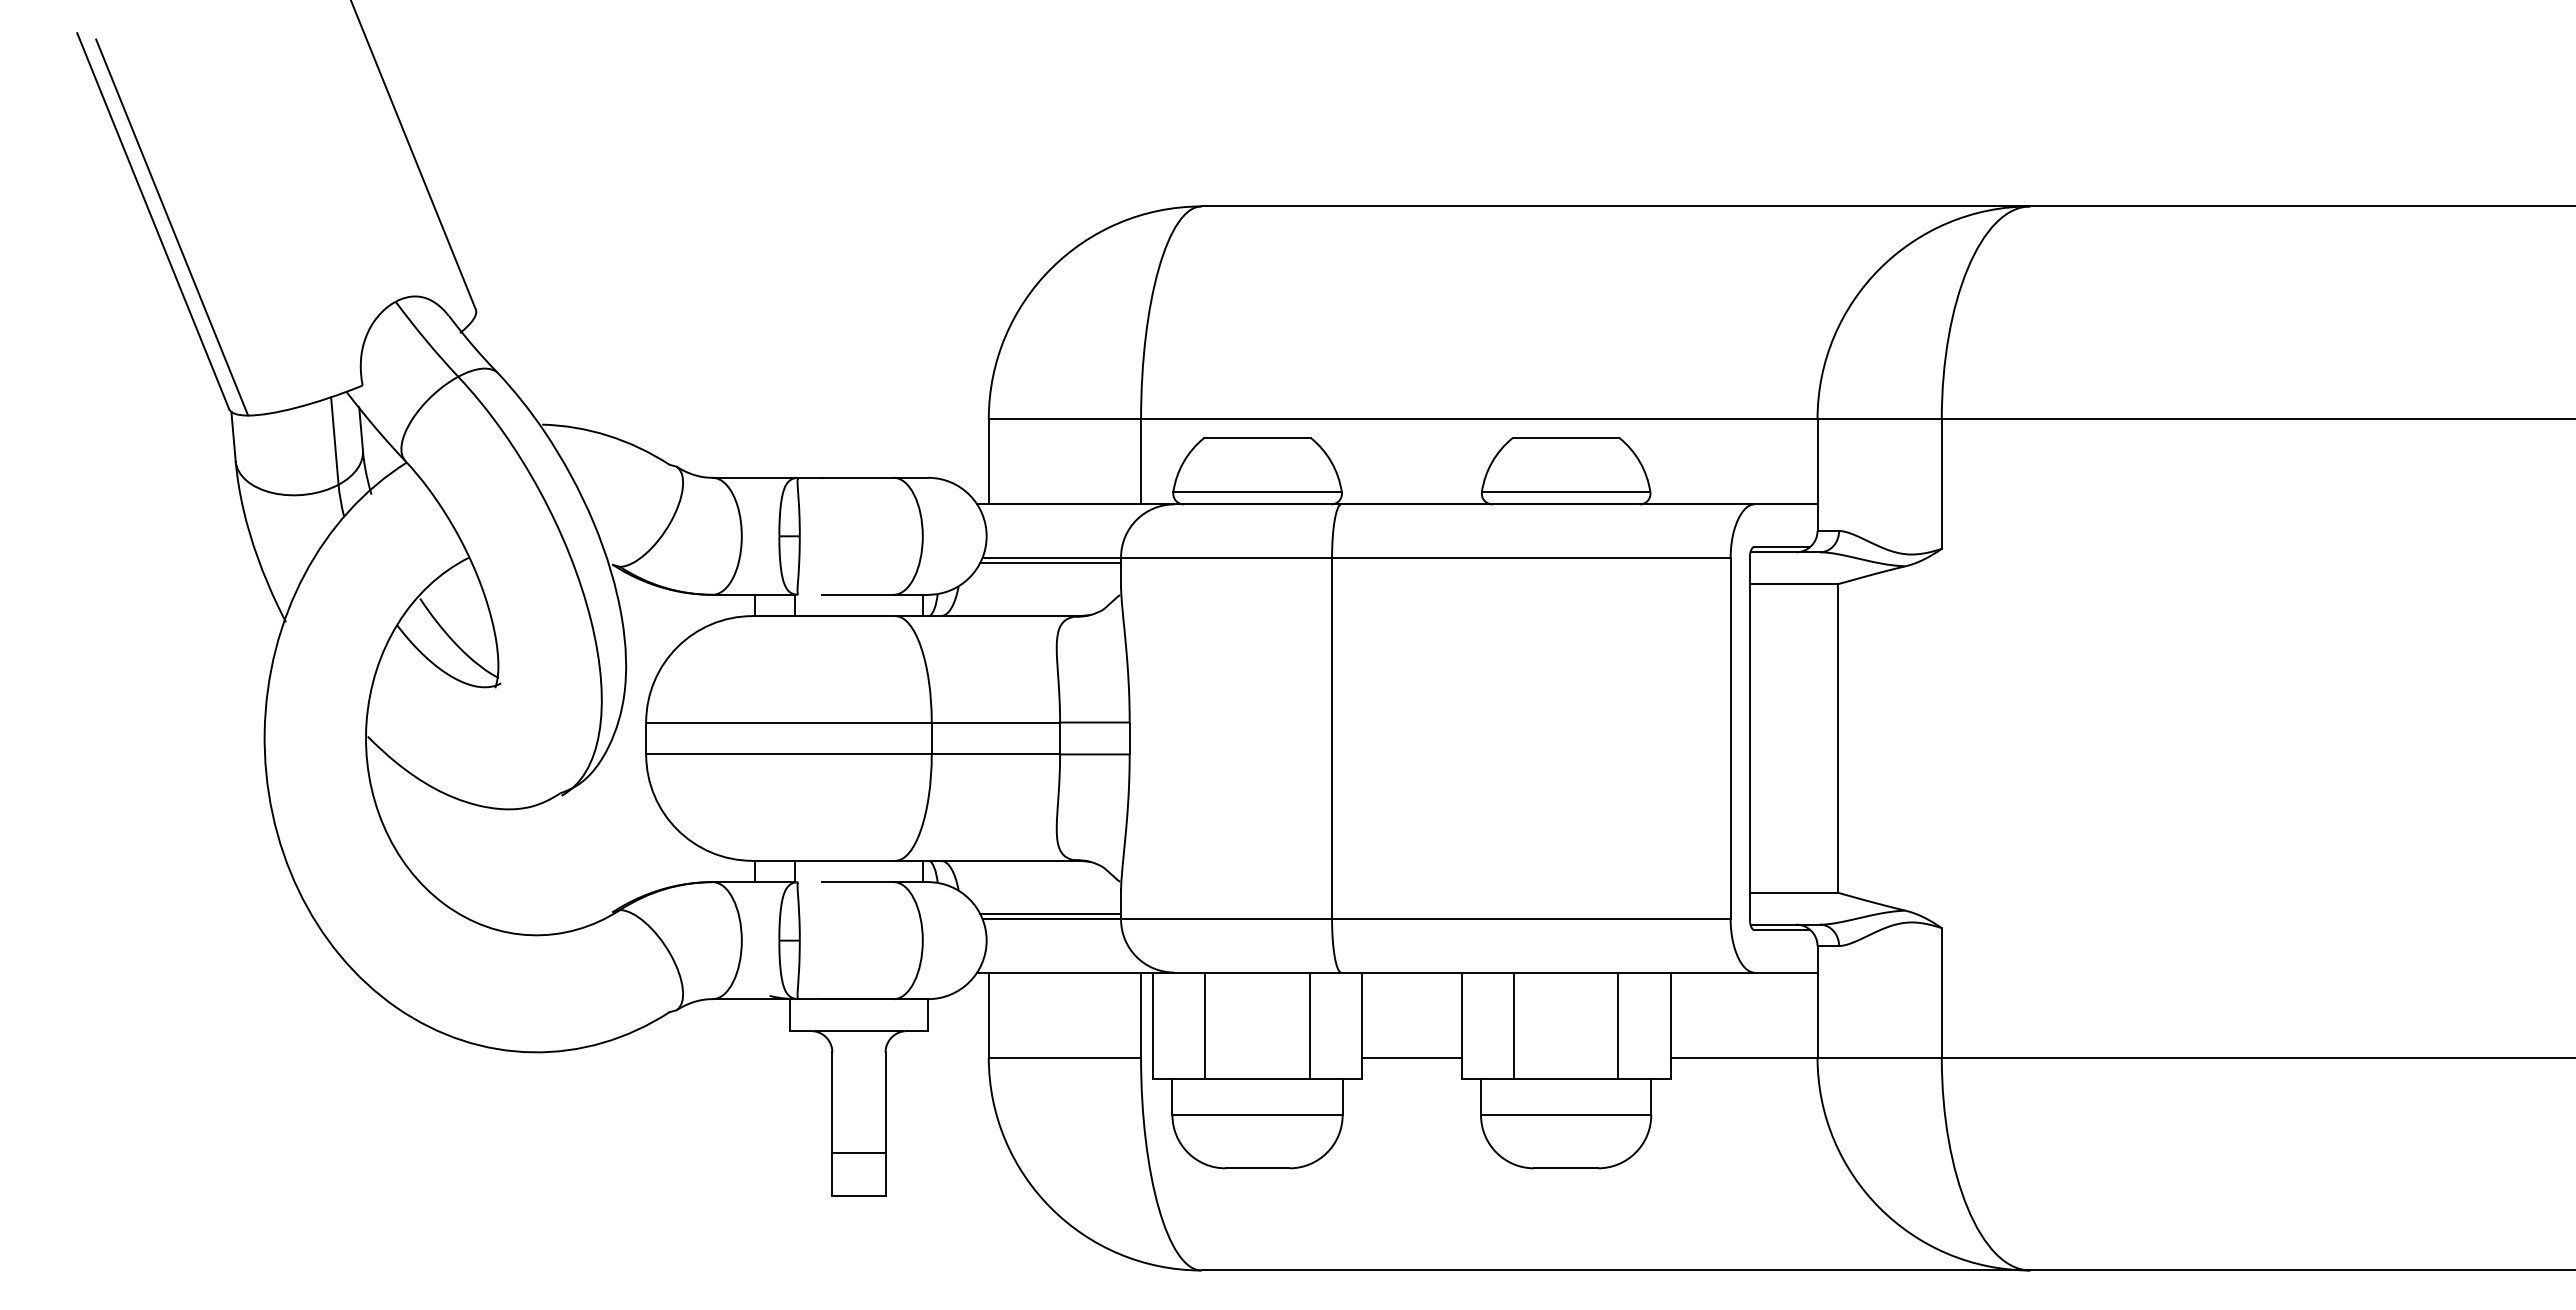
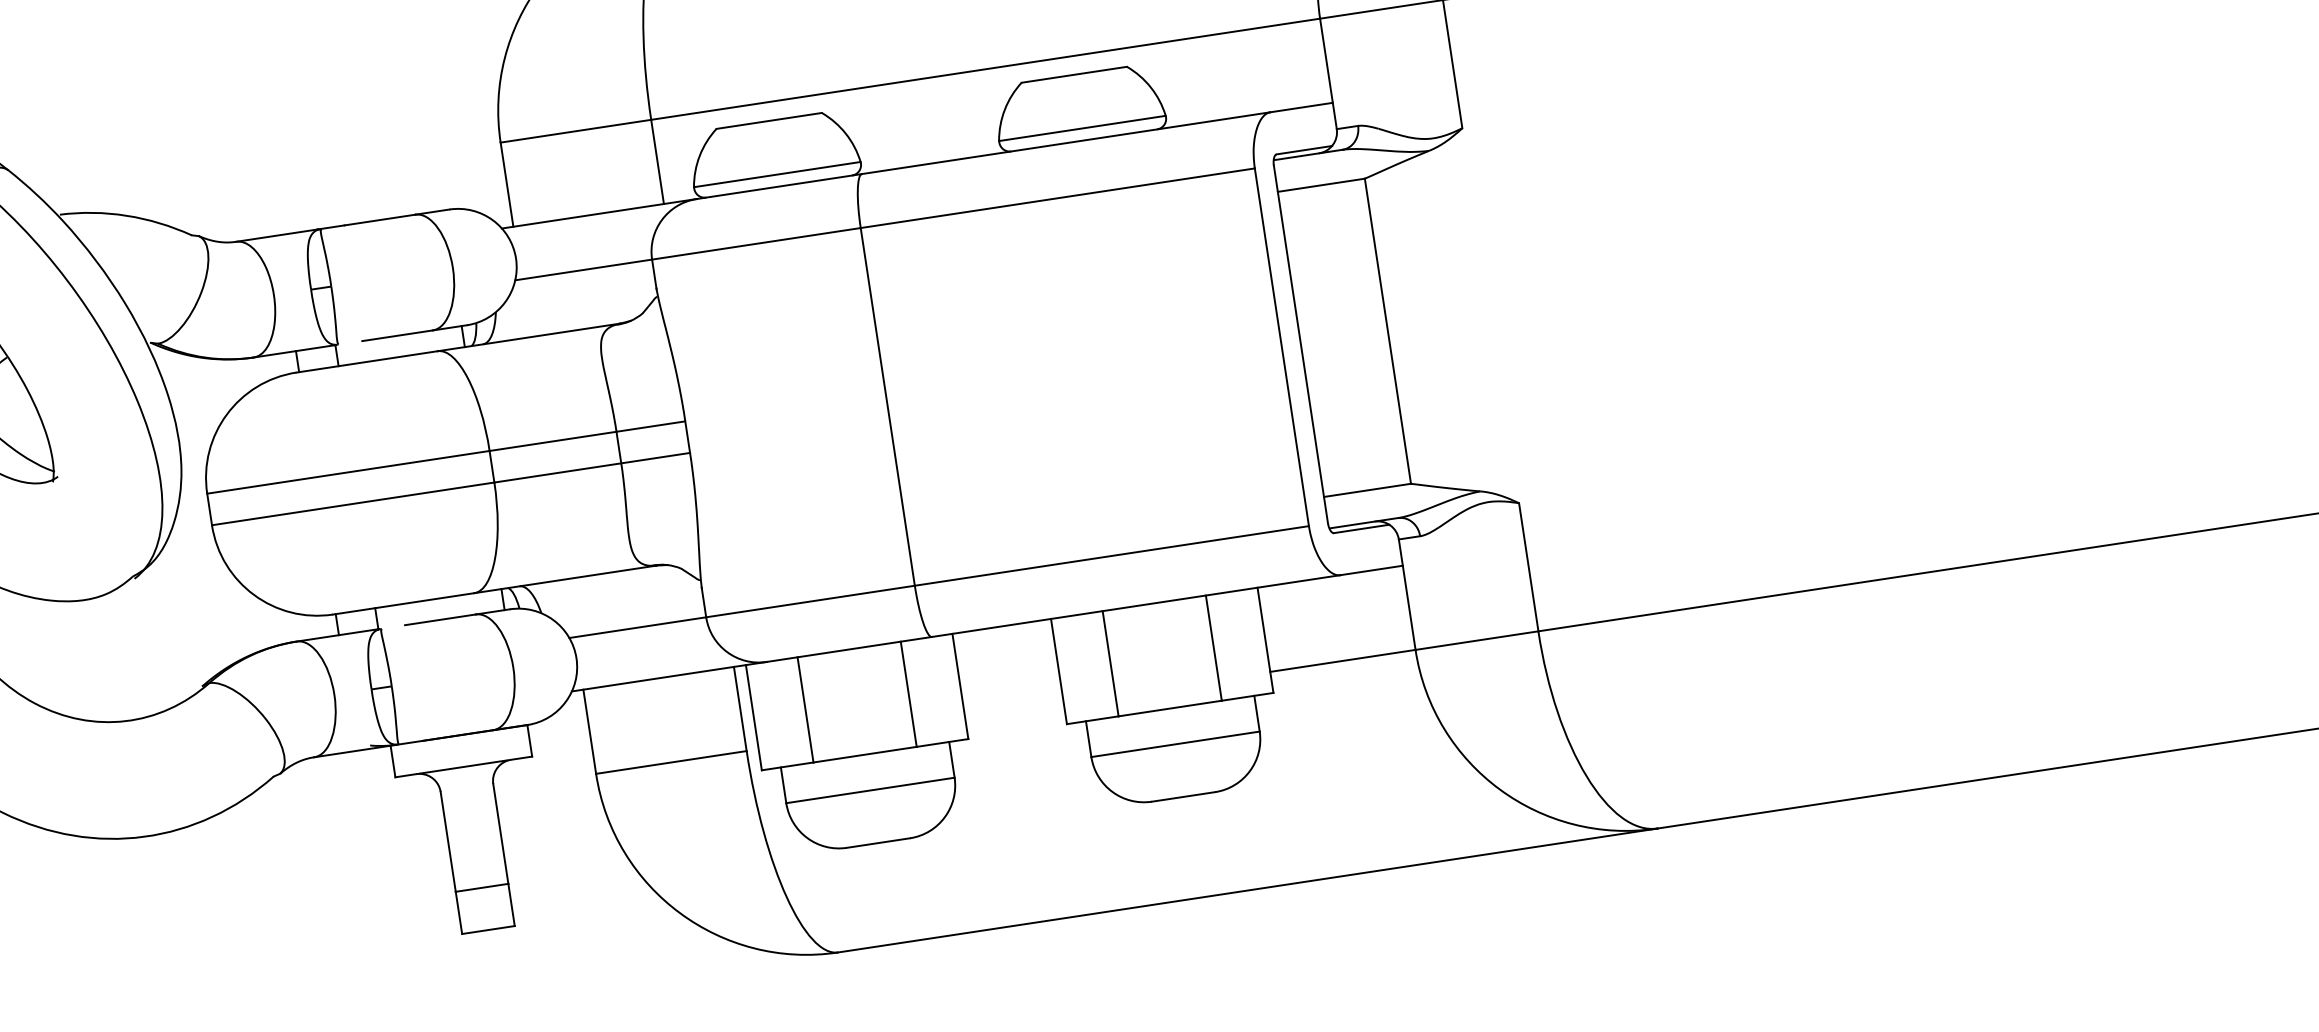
line: (1050, 562) -> (583, 275), removed
line: (1050, 914) -> (635, 623), removed
line: (1411, 1057) -> (1014, 710), removed

